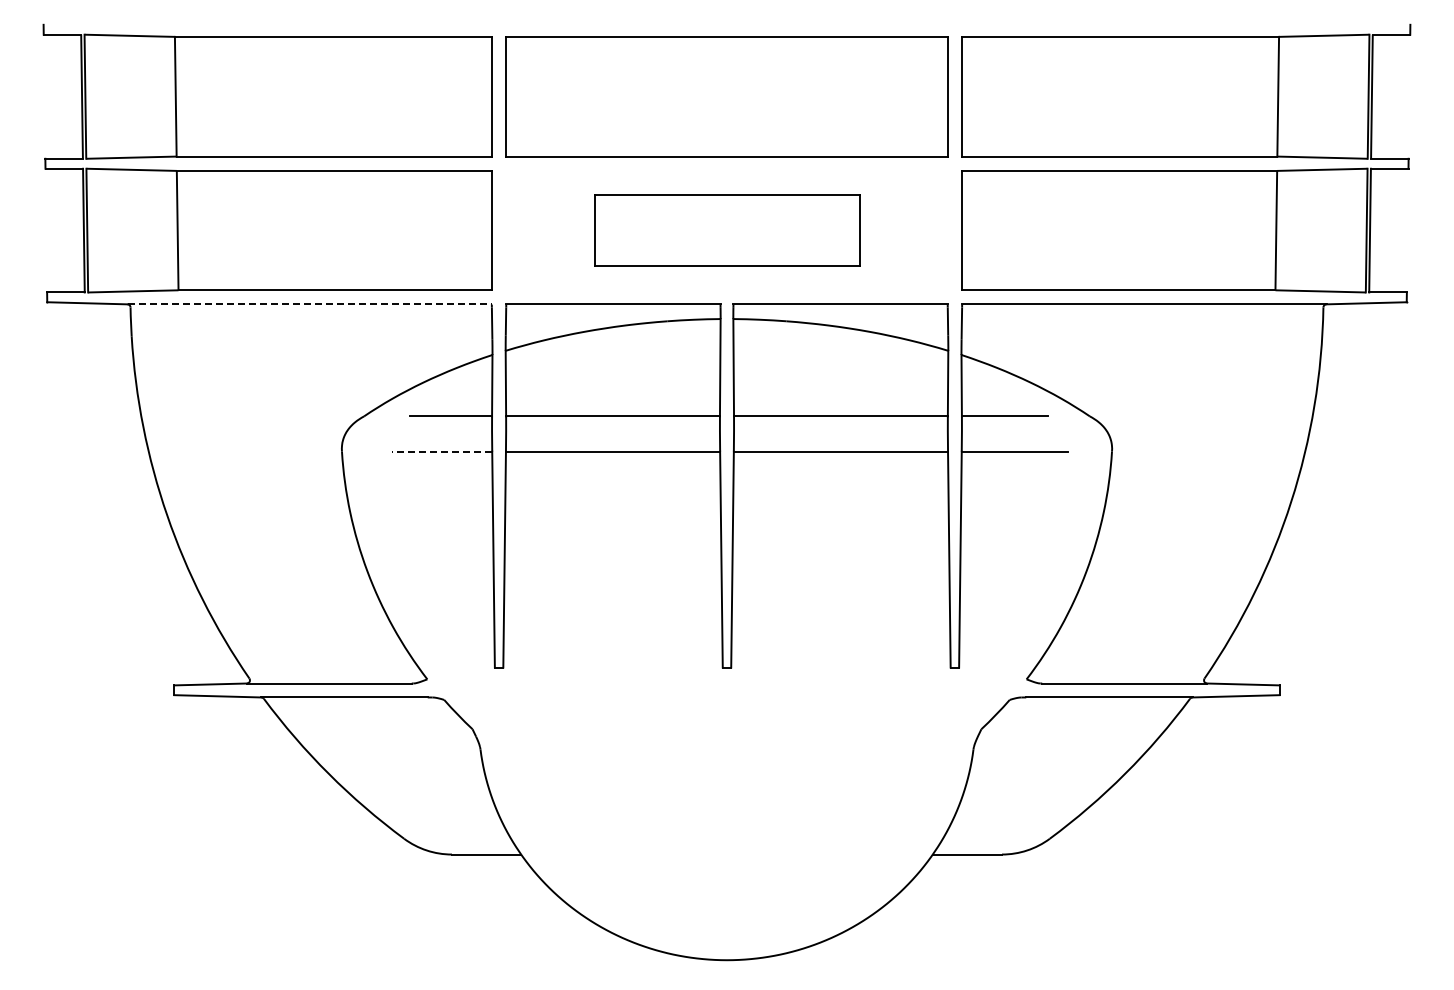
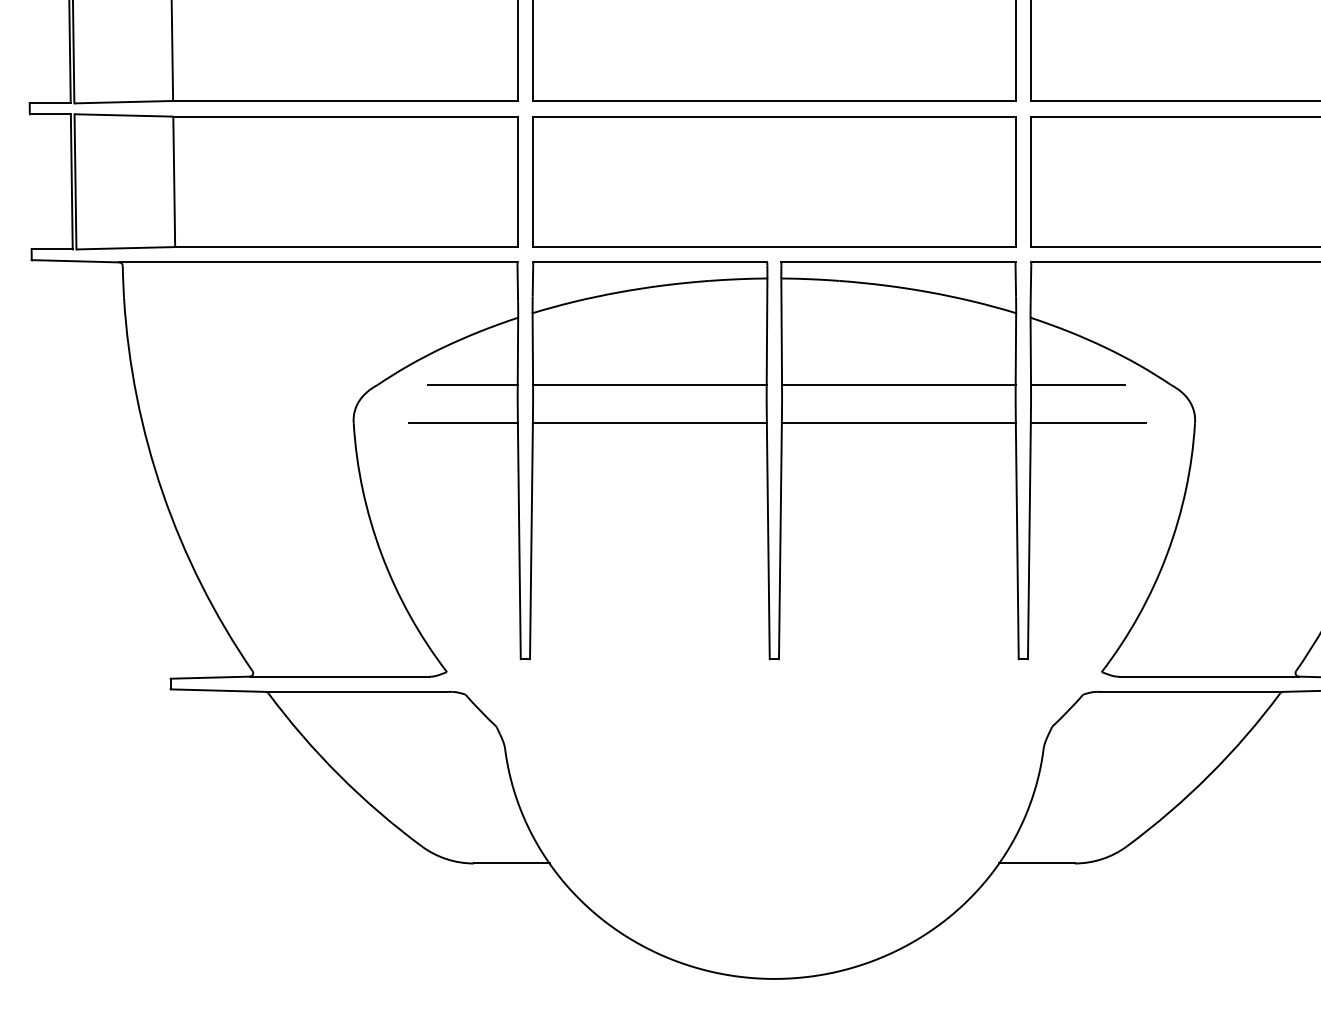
part: (726, 230) -> (773, 181), size x1.67
line: (310, 304) -> (319, 262), dashed -> solid
line: (442, 451) -> (463, 423), dashed -> solid

